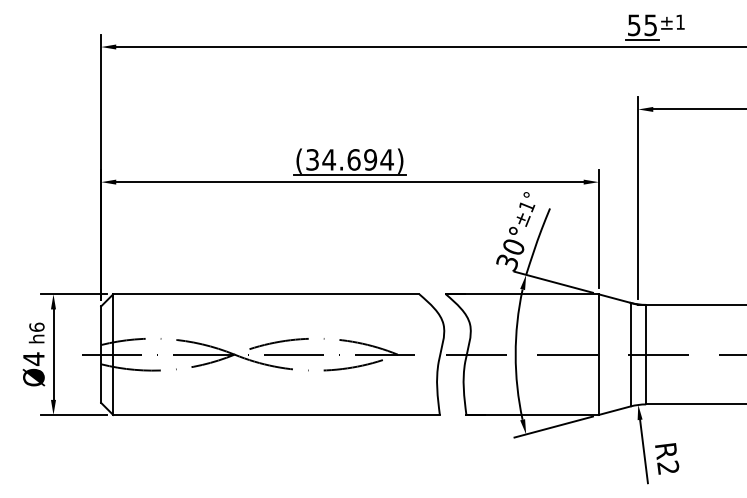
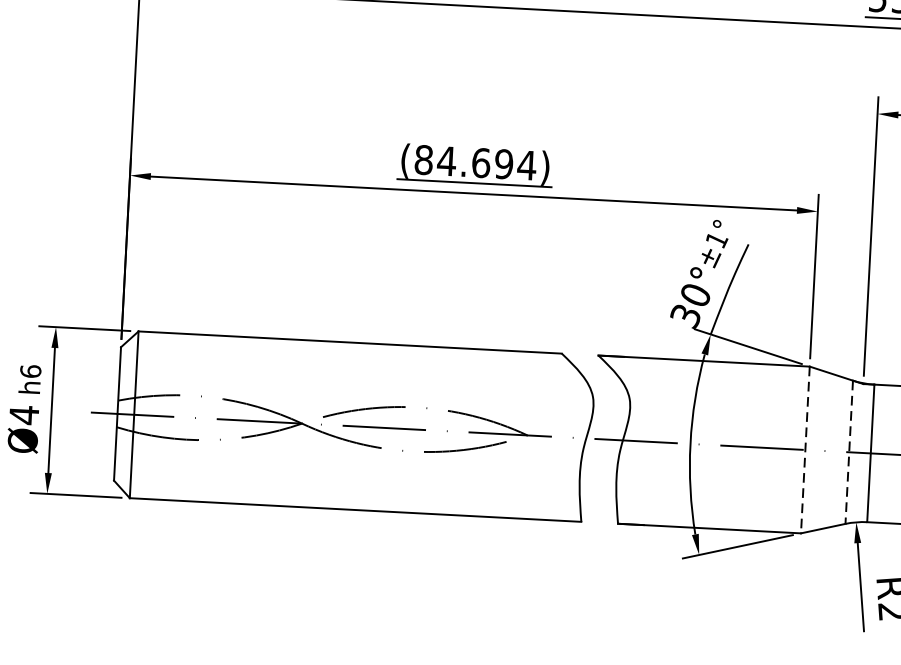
text: (312, 159) -> (423, 159), (34.694) -> (84.694)
line: (630, 354) -> (849, 452), solid -> dashed
line: (598, 355) -> (804, 451), solid -> dashed

